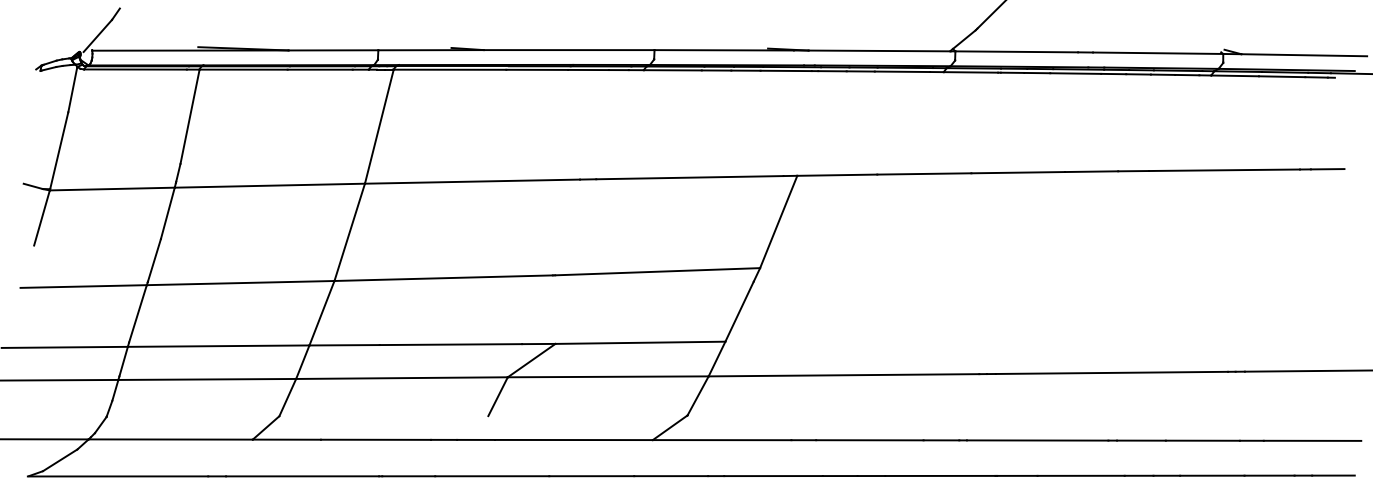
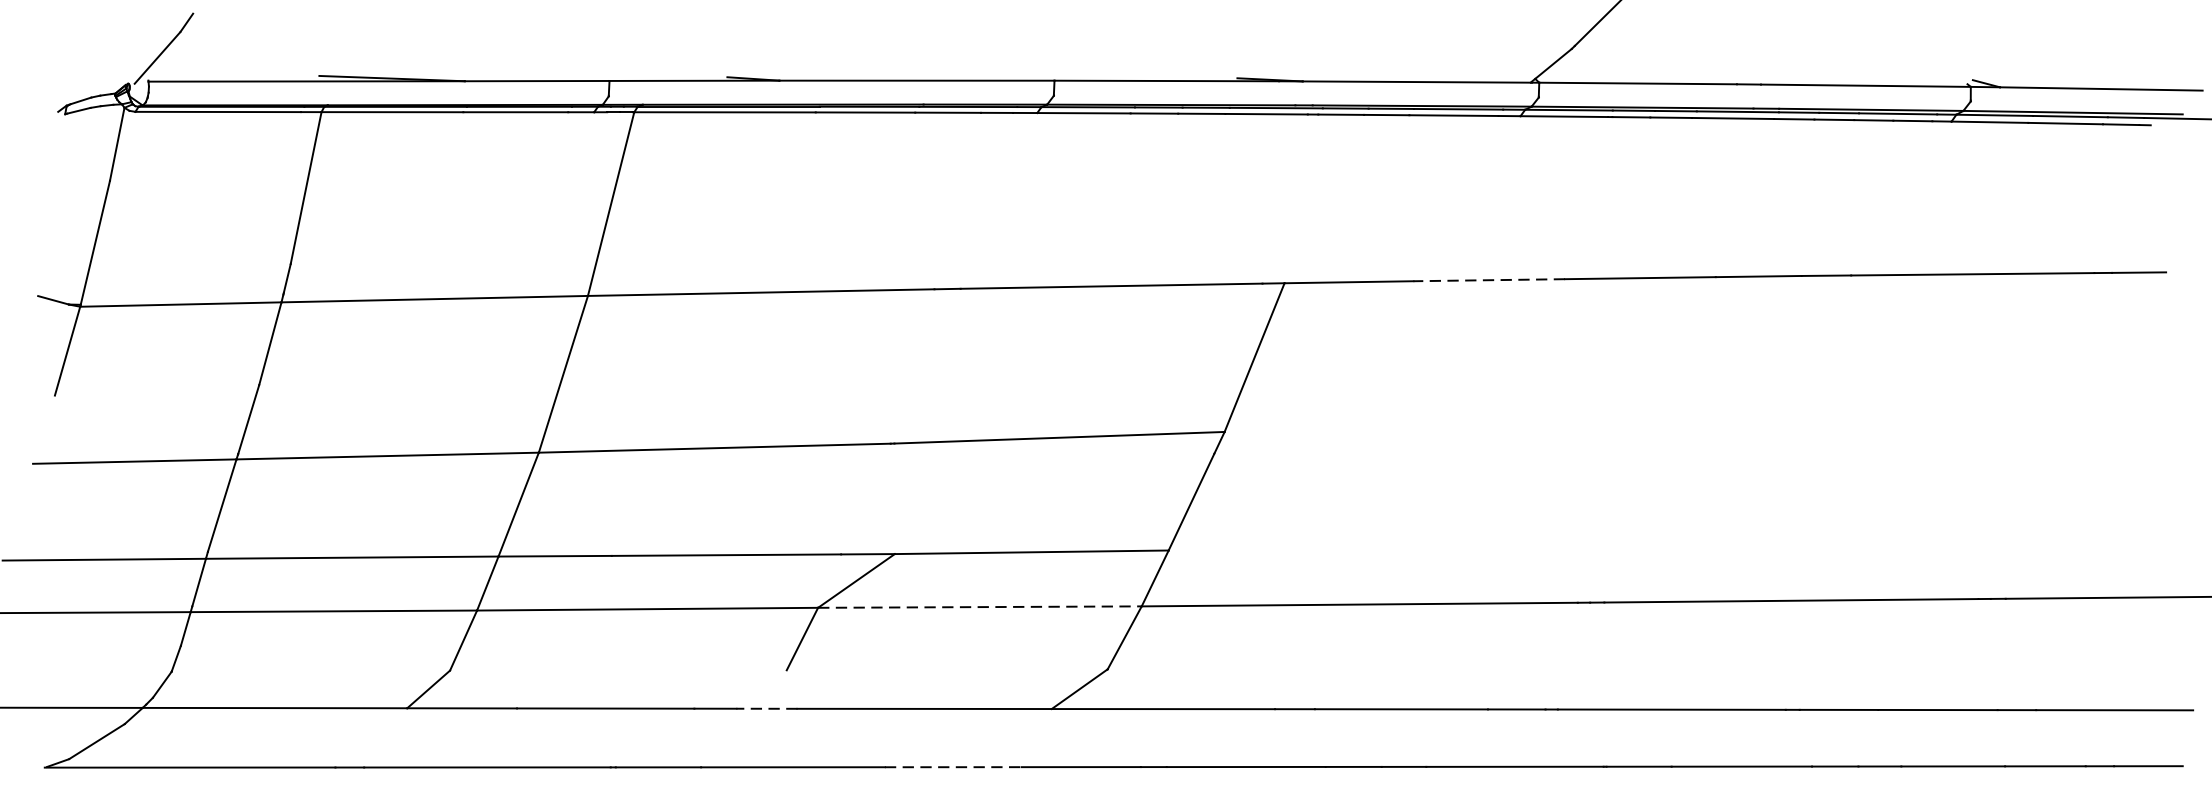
line: (923, 173) -> (1487, 279), solid -> dashed
line: (608, 376) -> (980, 606), solid -> dashed
line: (476, 439) -> (767, 708), solid -> dashed
line: (592, 476) -> (954, 767), solid -> dashed

